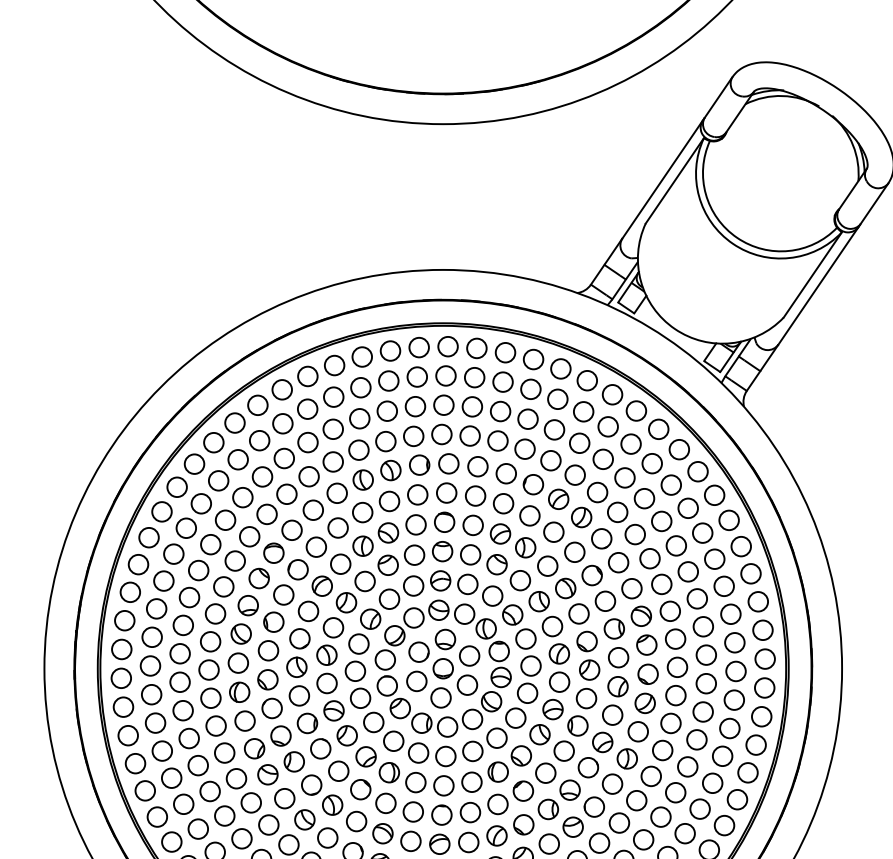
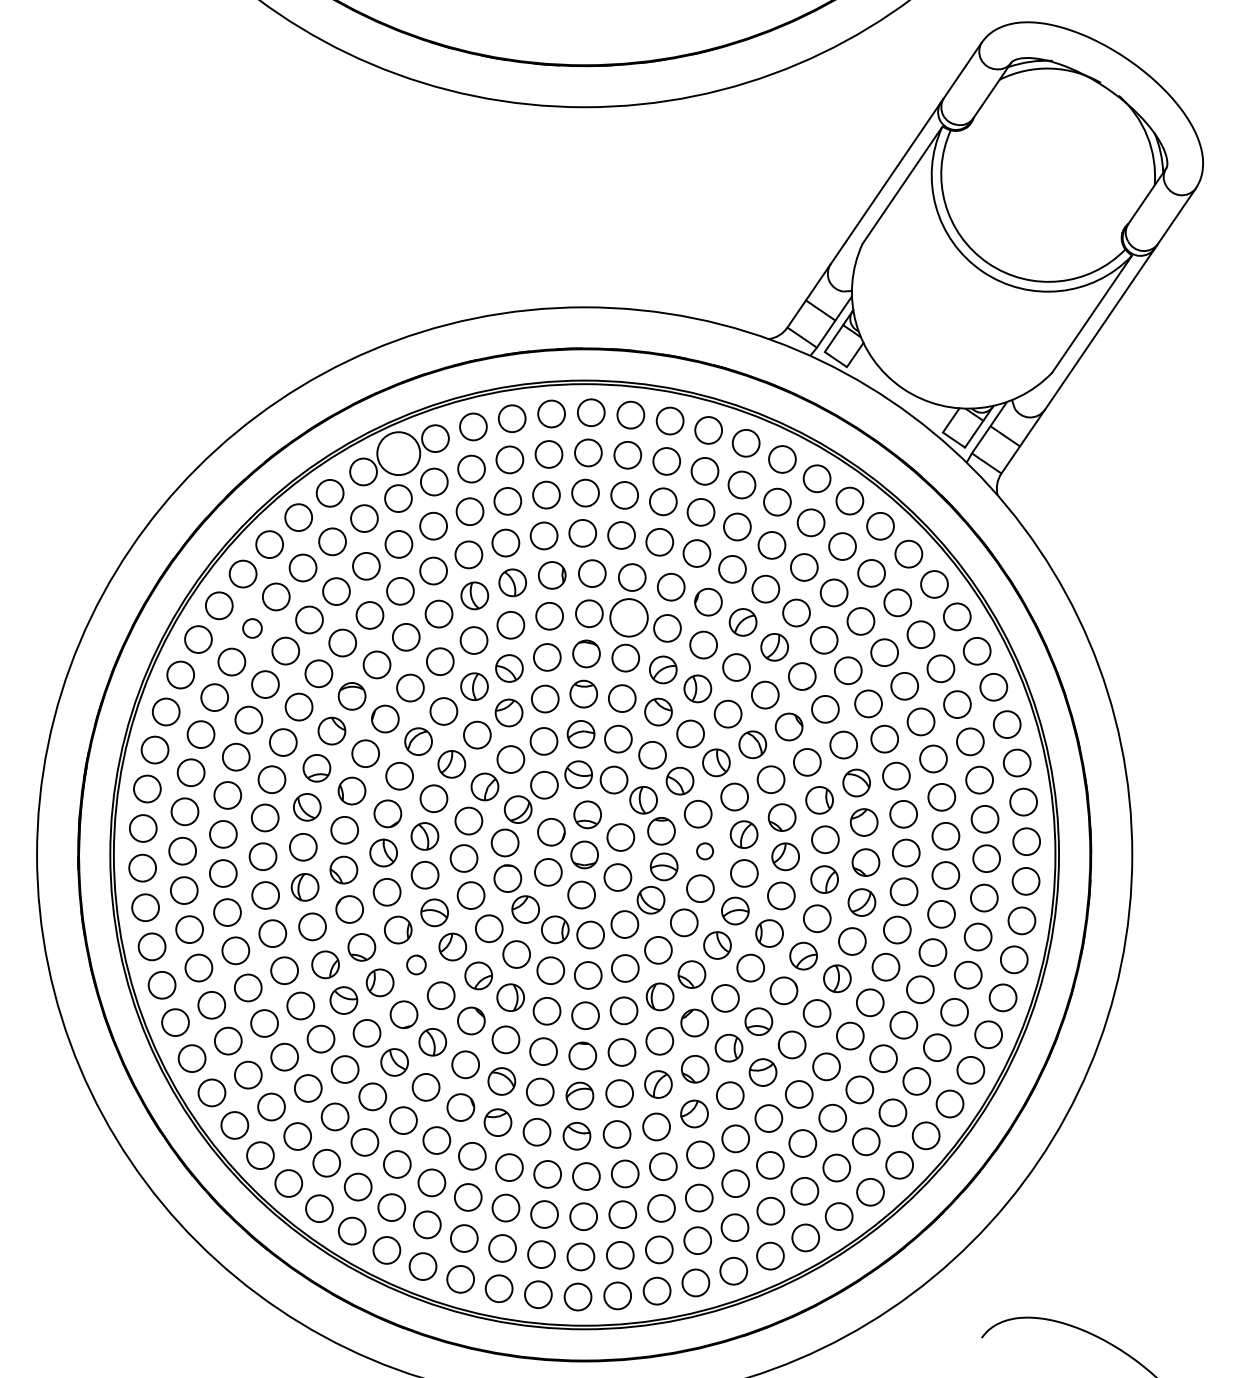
circle: (307, 376) -> (398, 453), size x1.6
circle: (475, 495) -> (628, 617), size x1.4
circle: (201, 503) -> (252, 628), size x0.7
circle: (530, 666) -> (704, 851), size x0.6
part: (320, 748) -> (416, 964), size x0.7

